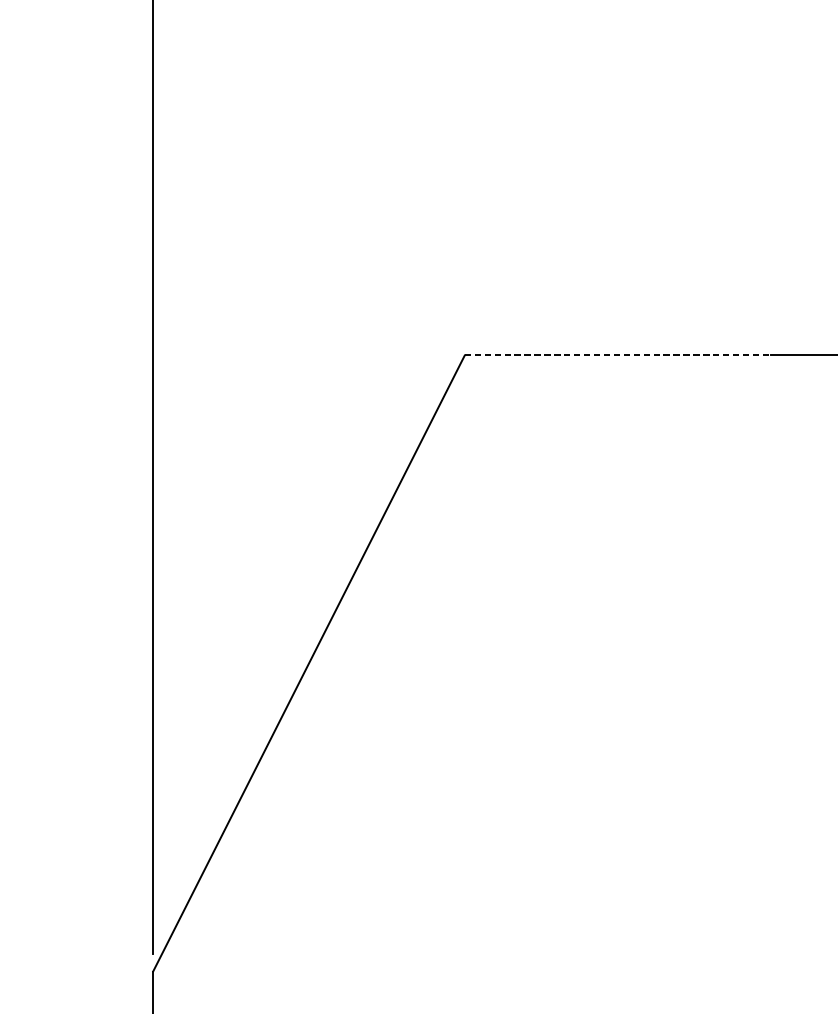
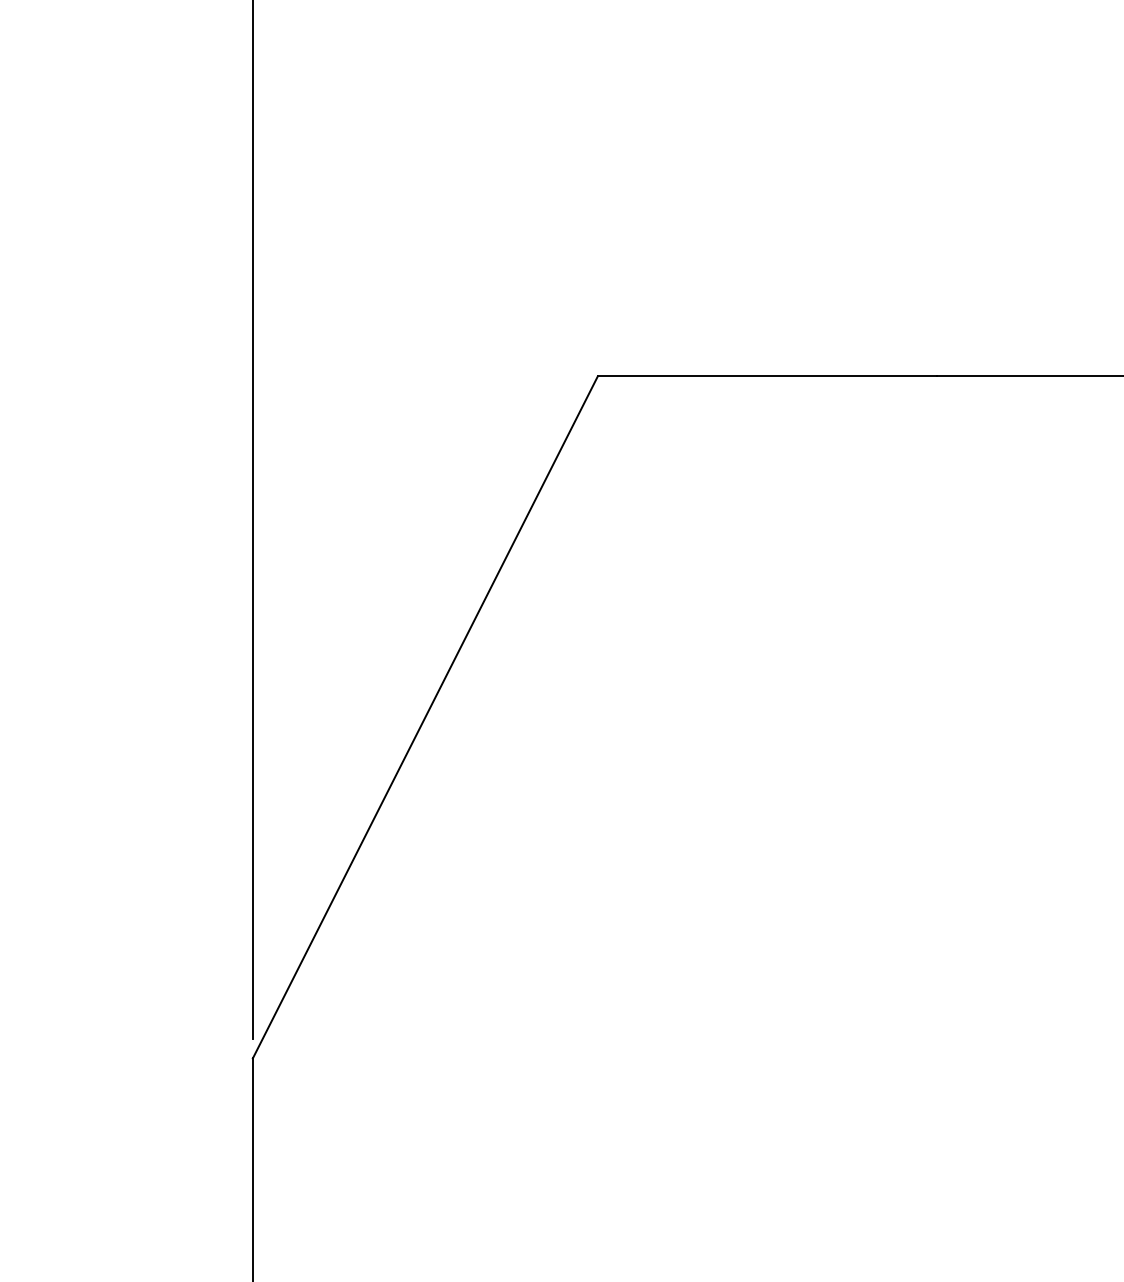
line: (618, 355) -> (767, 376), dashed -> solid

